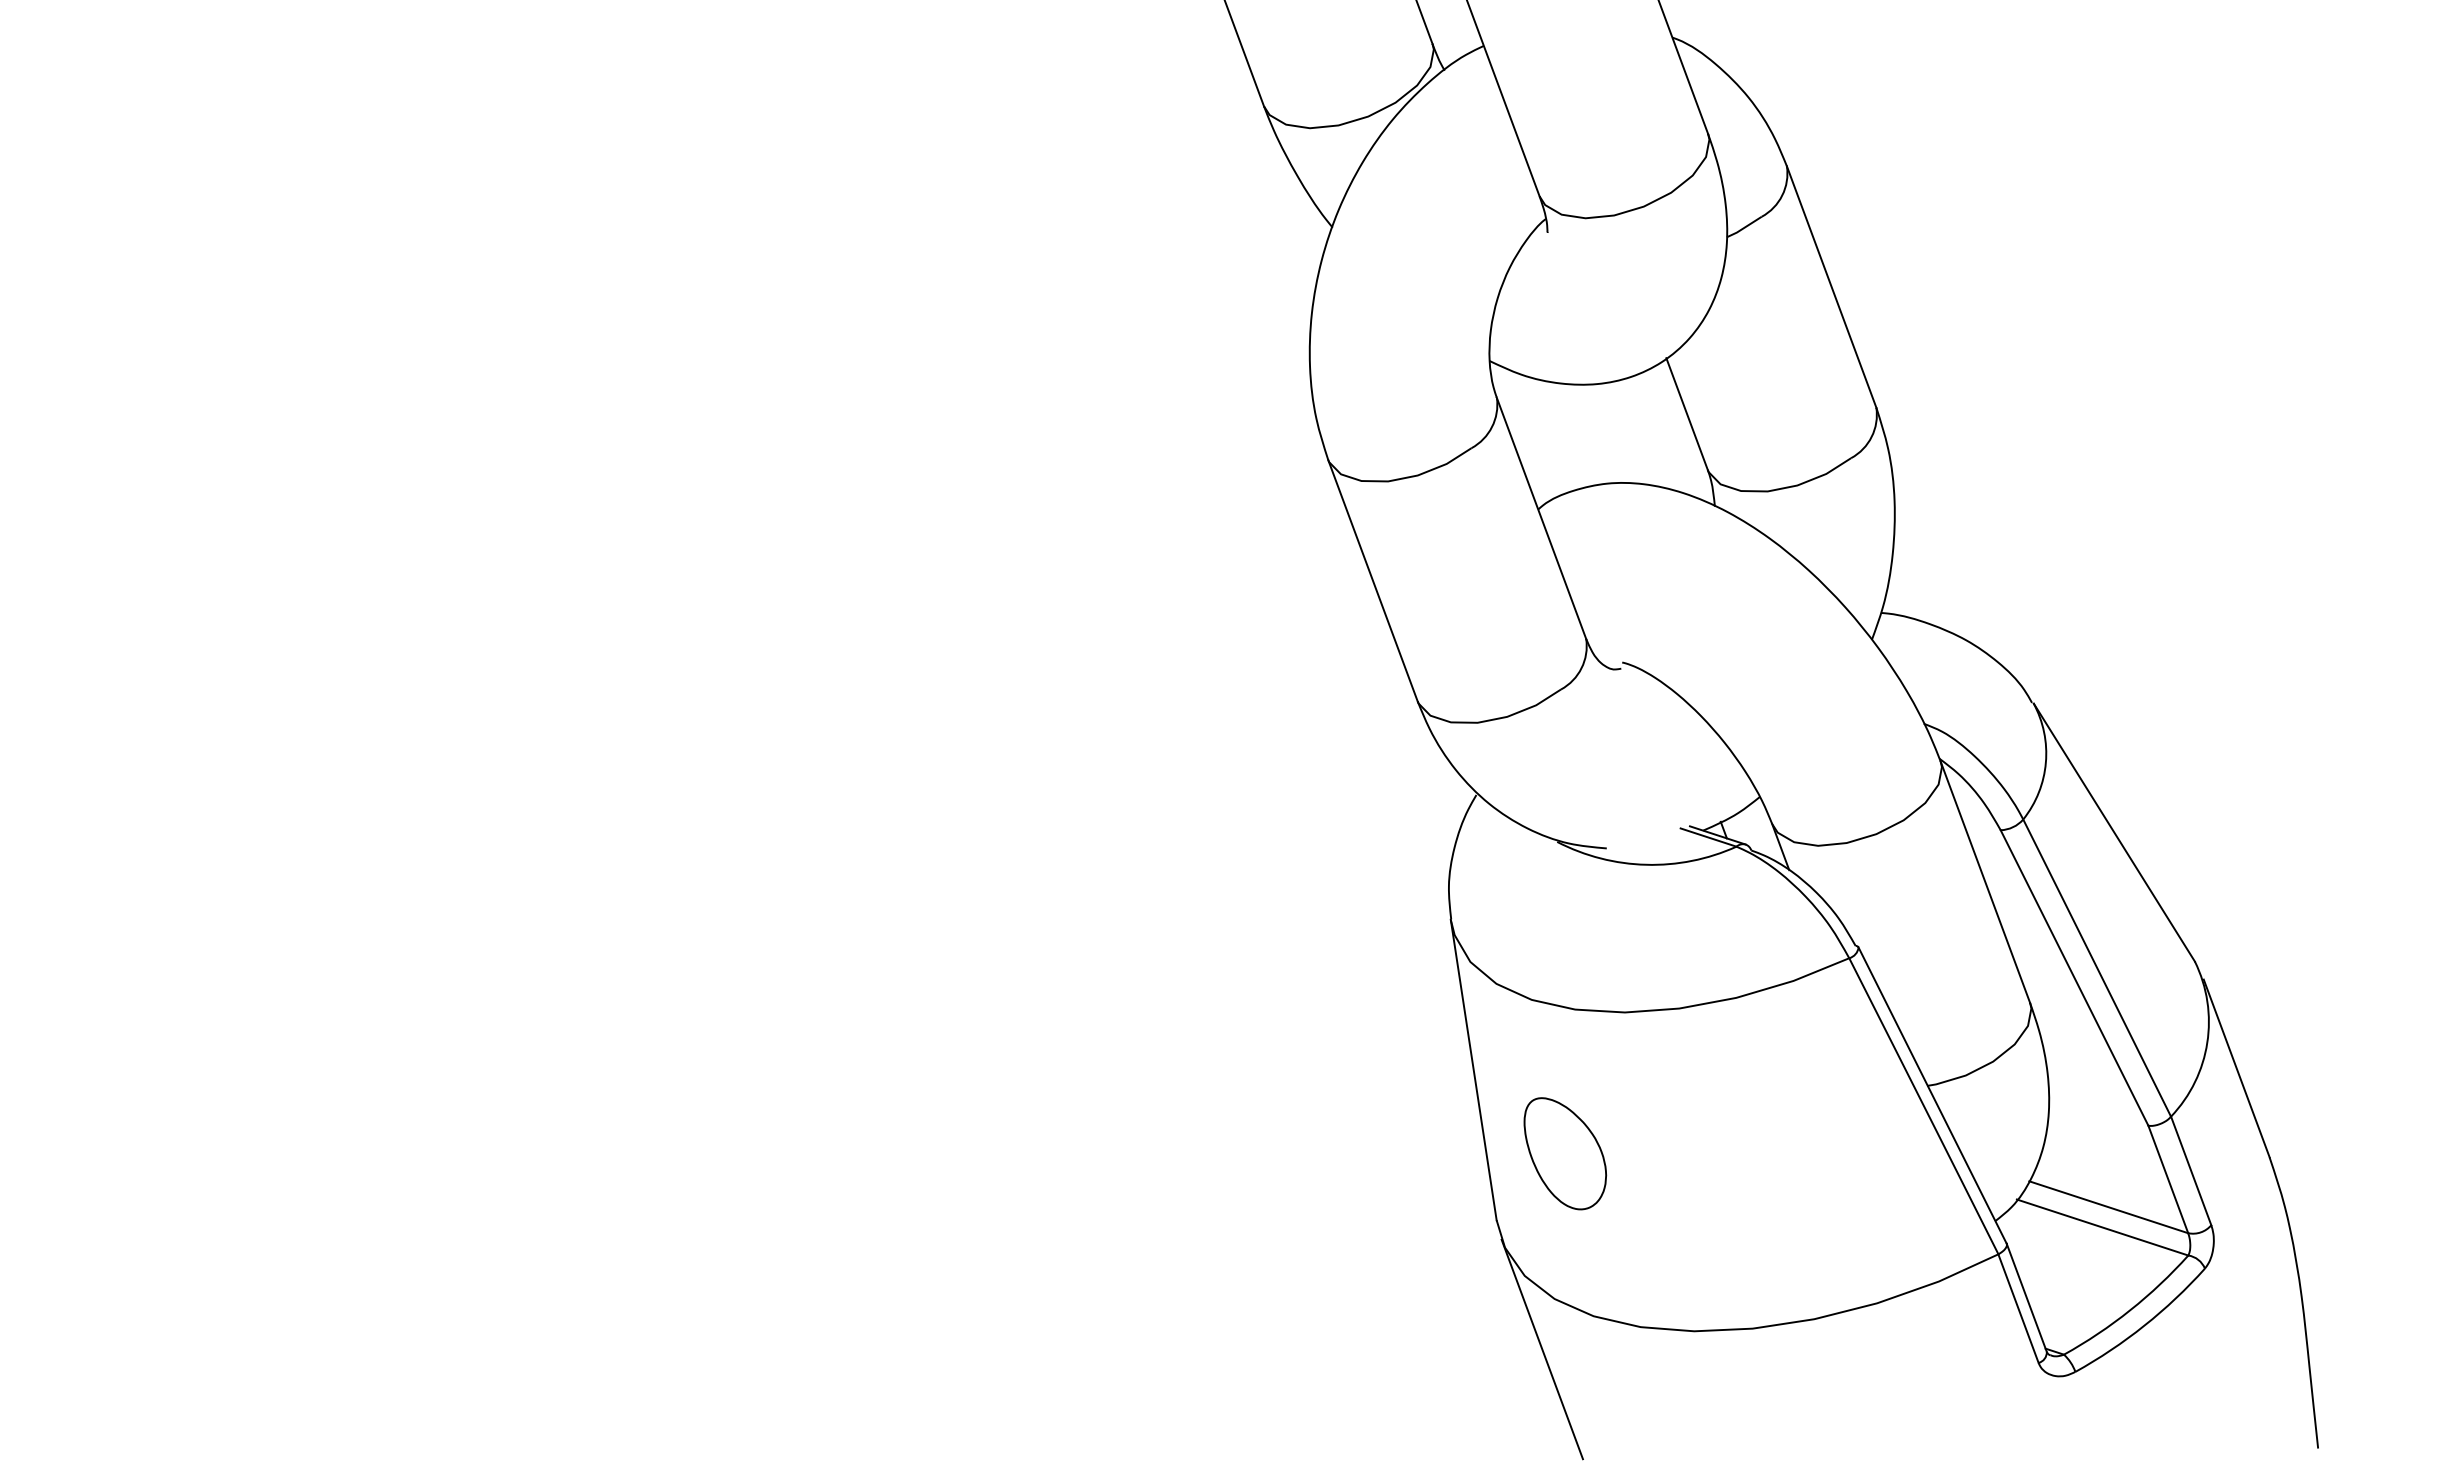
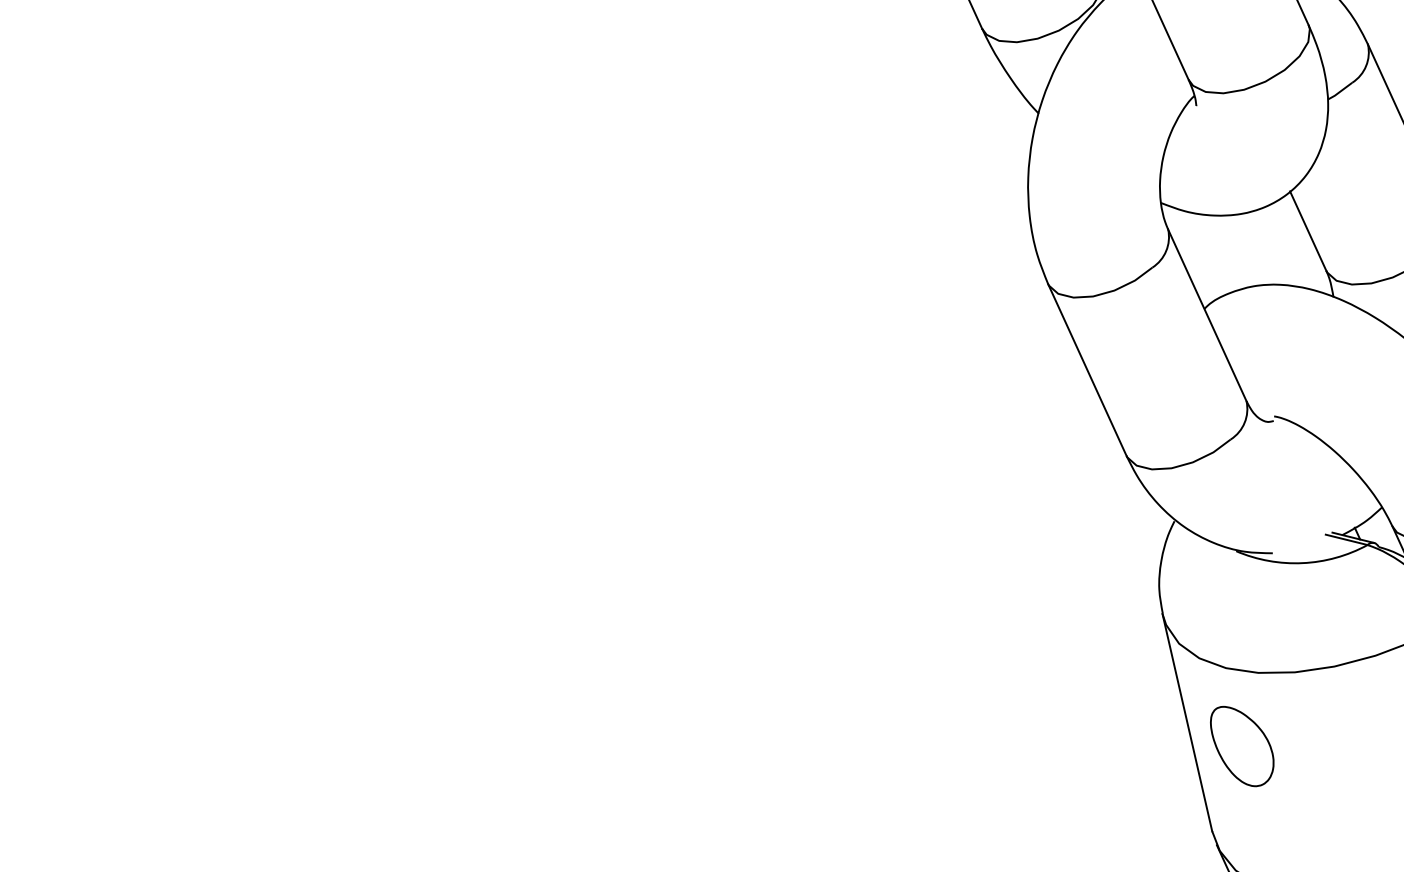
part: (1565, 1153) -> (1242, 746), moved

